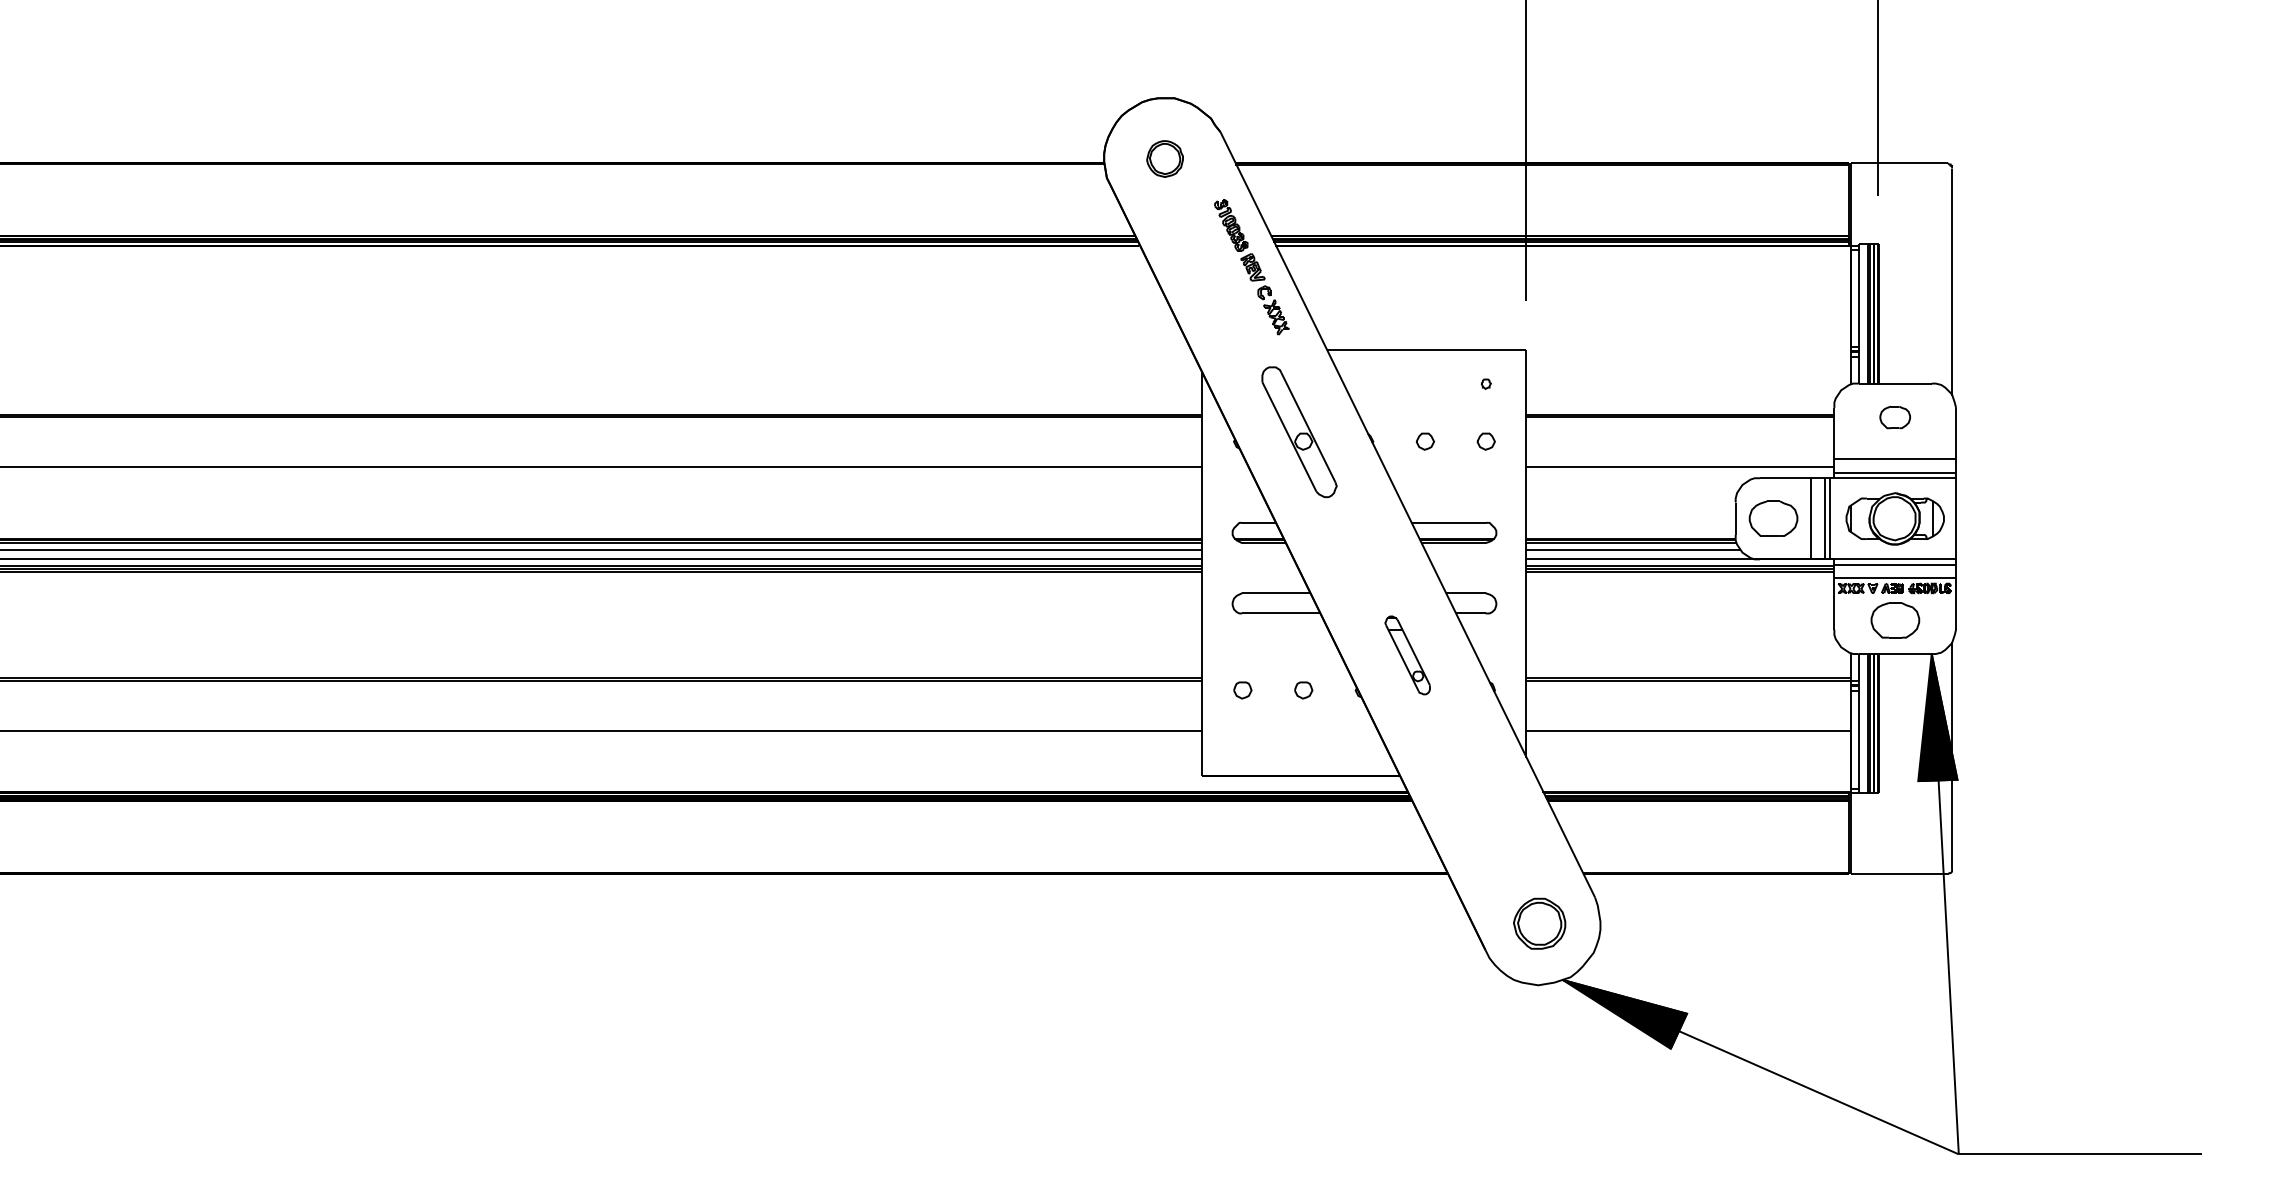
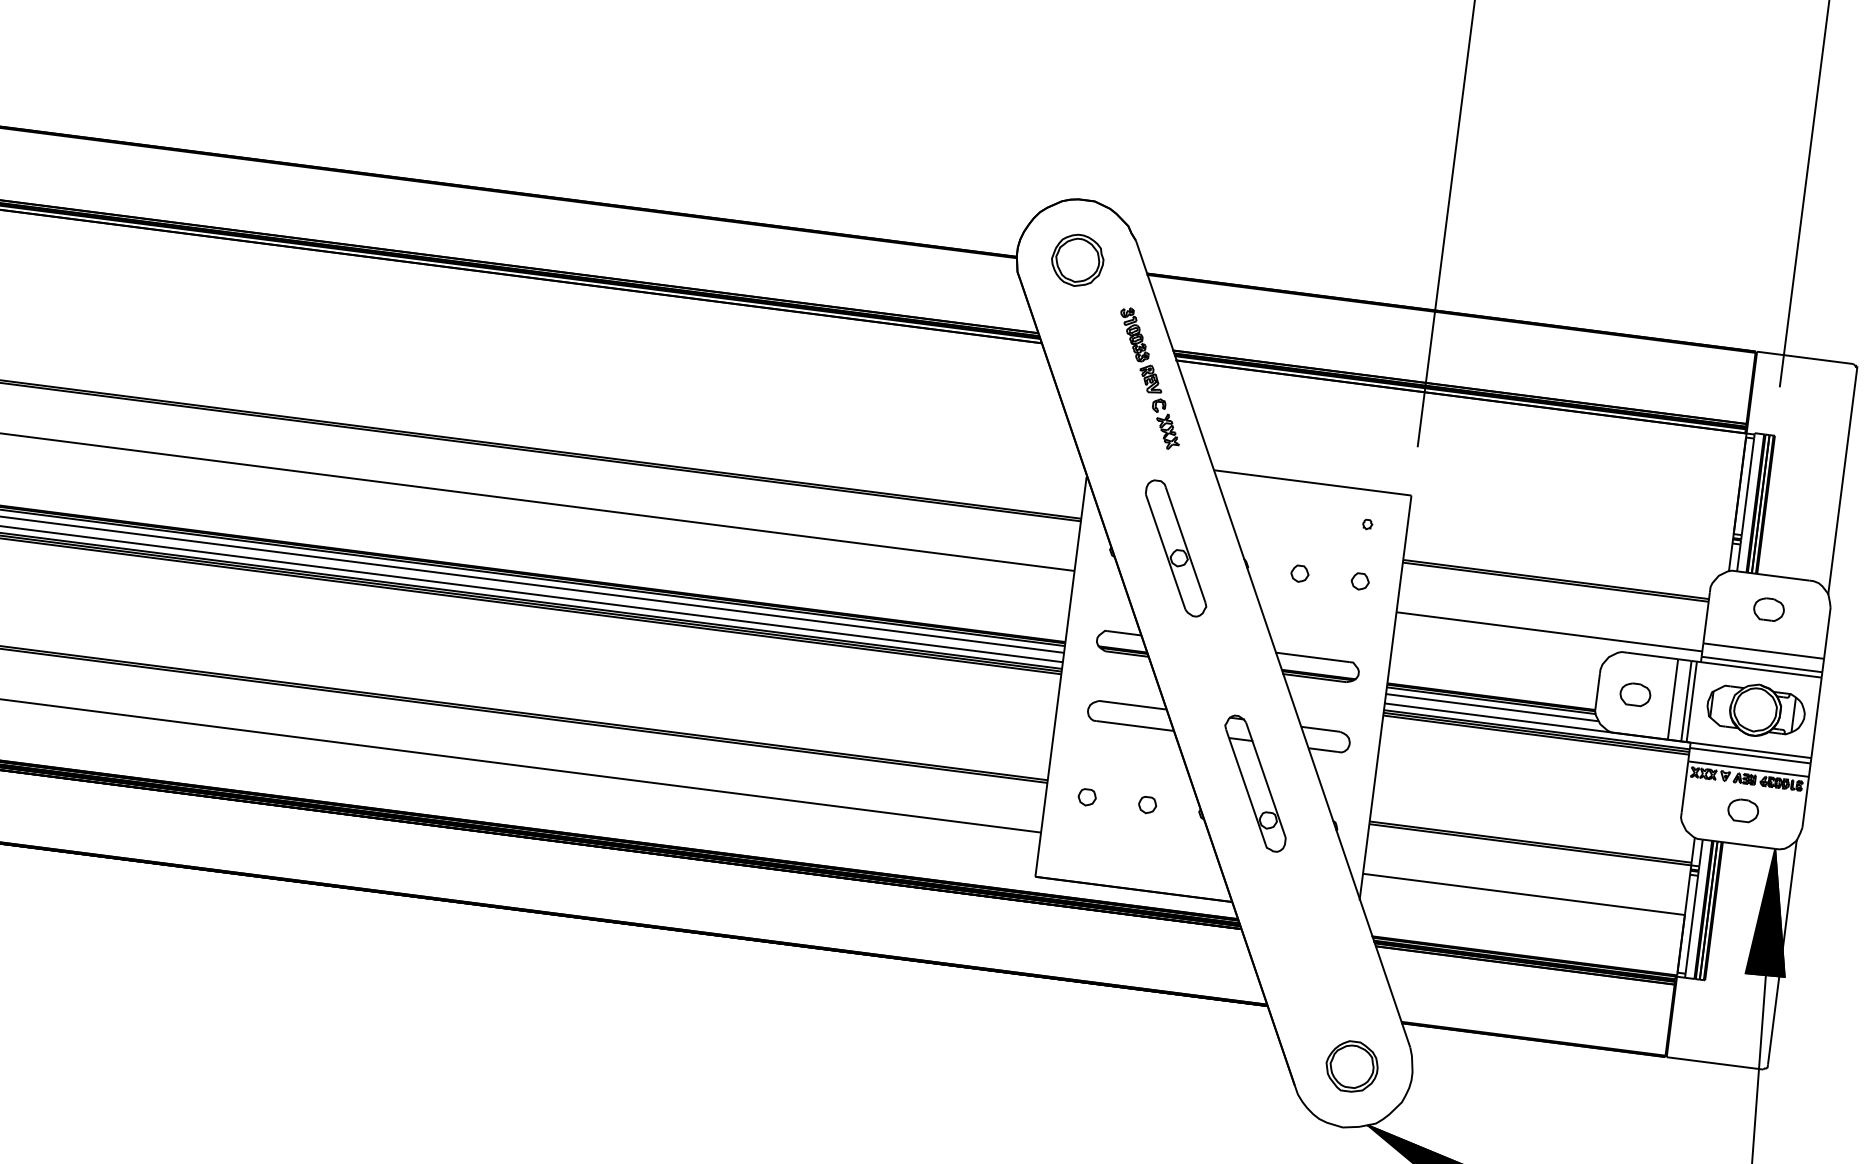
part: (1164, 158) -> (1077, 259), size x1.43
part: (1773, 518) -> (1635, 694), size x0.62
part: (1894, 619) -> (1742, 809), size x0.62
part: (1407, 655) -> (1254, 783), size x1.67

